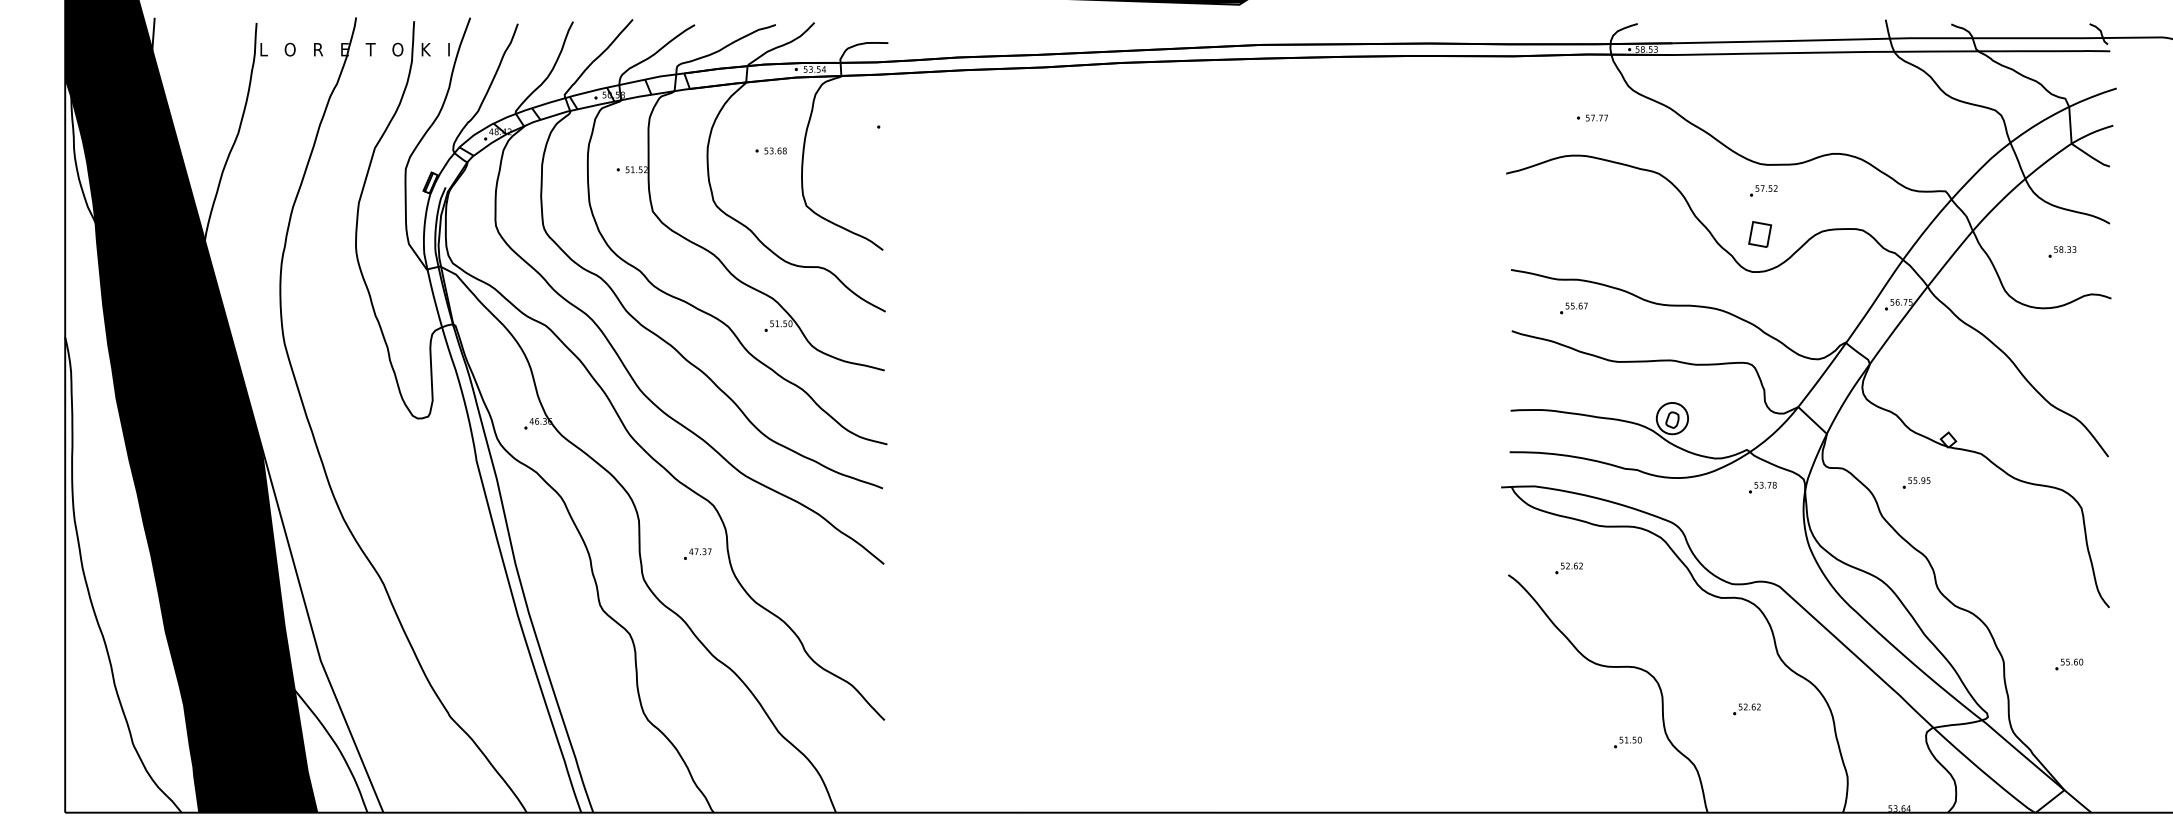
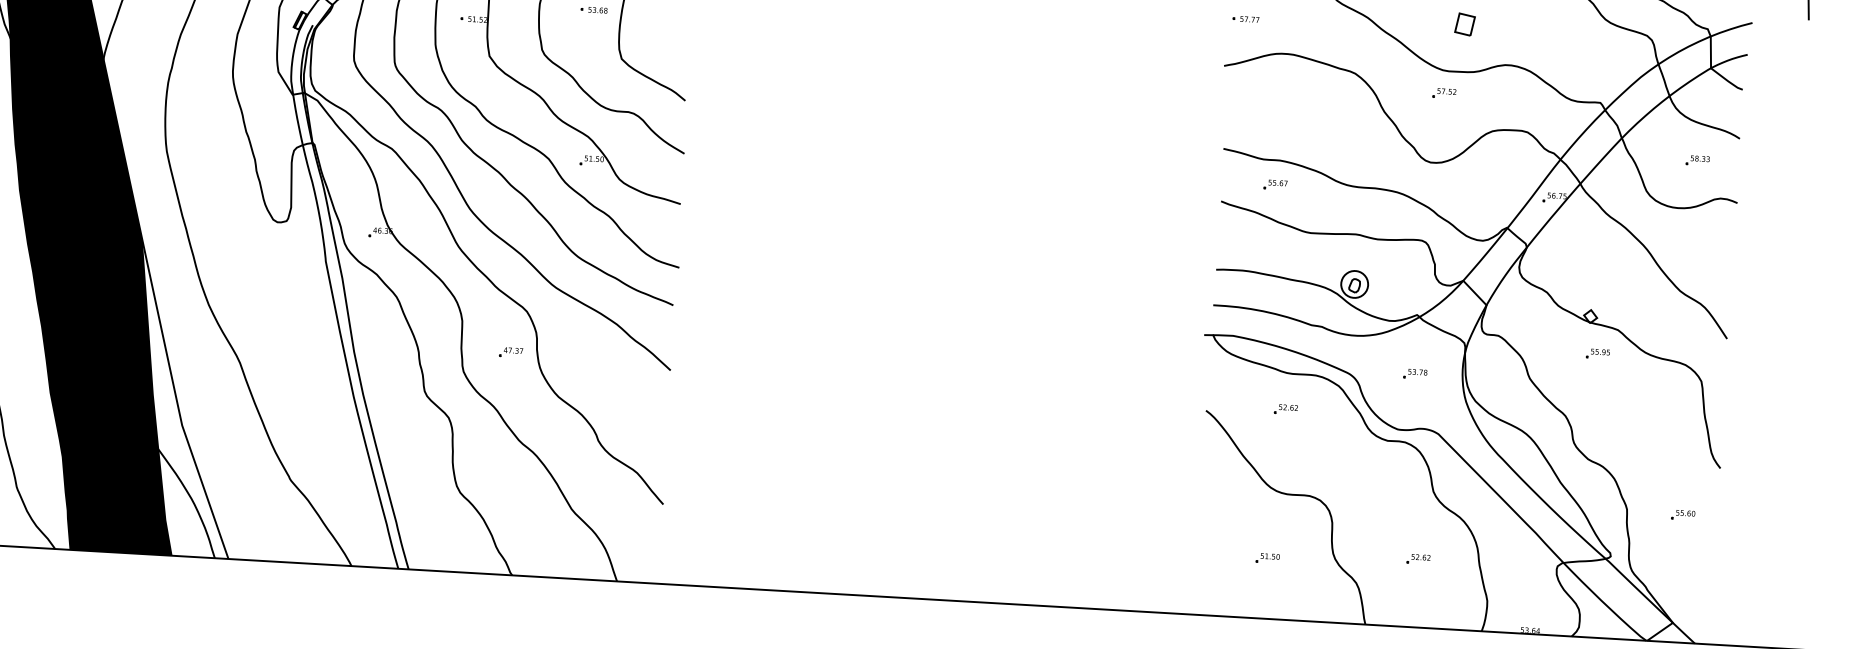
part: (1592, 117) -> (1246, 18), moved
part: (1760, 234) -> (1465, 24), moved
part: (1916, 482) -> (1597, 353), moved
part: (1762, 487) -> (1415, 373), moved
part: (1568, 568) -> (1285, 409), moved
part: (1746, 709) -> (1418, 559), moved
part: (1627, 742) -> (1267, 558), moved

